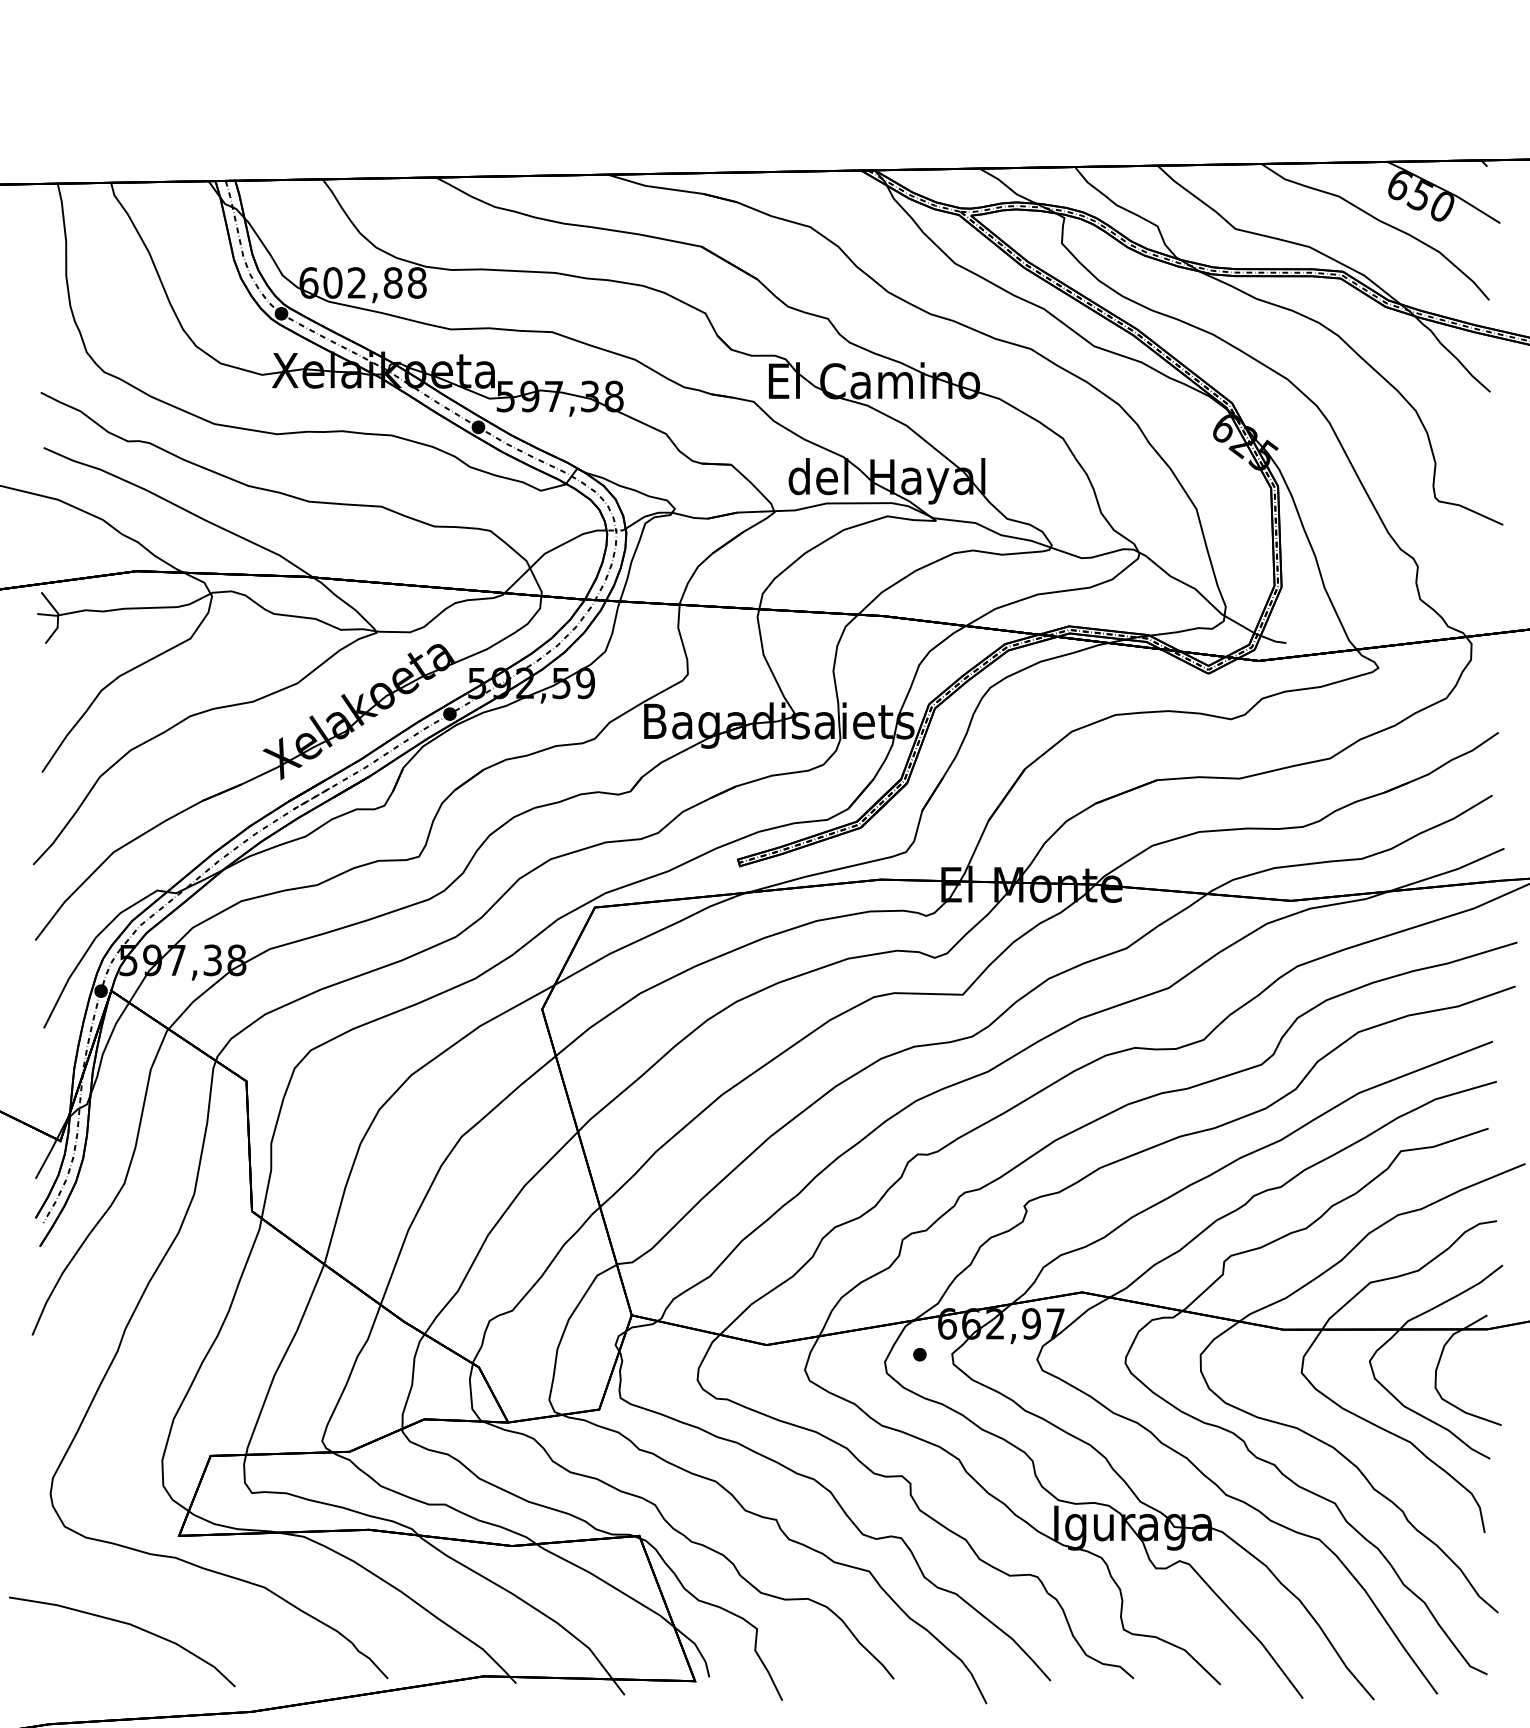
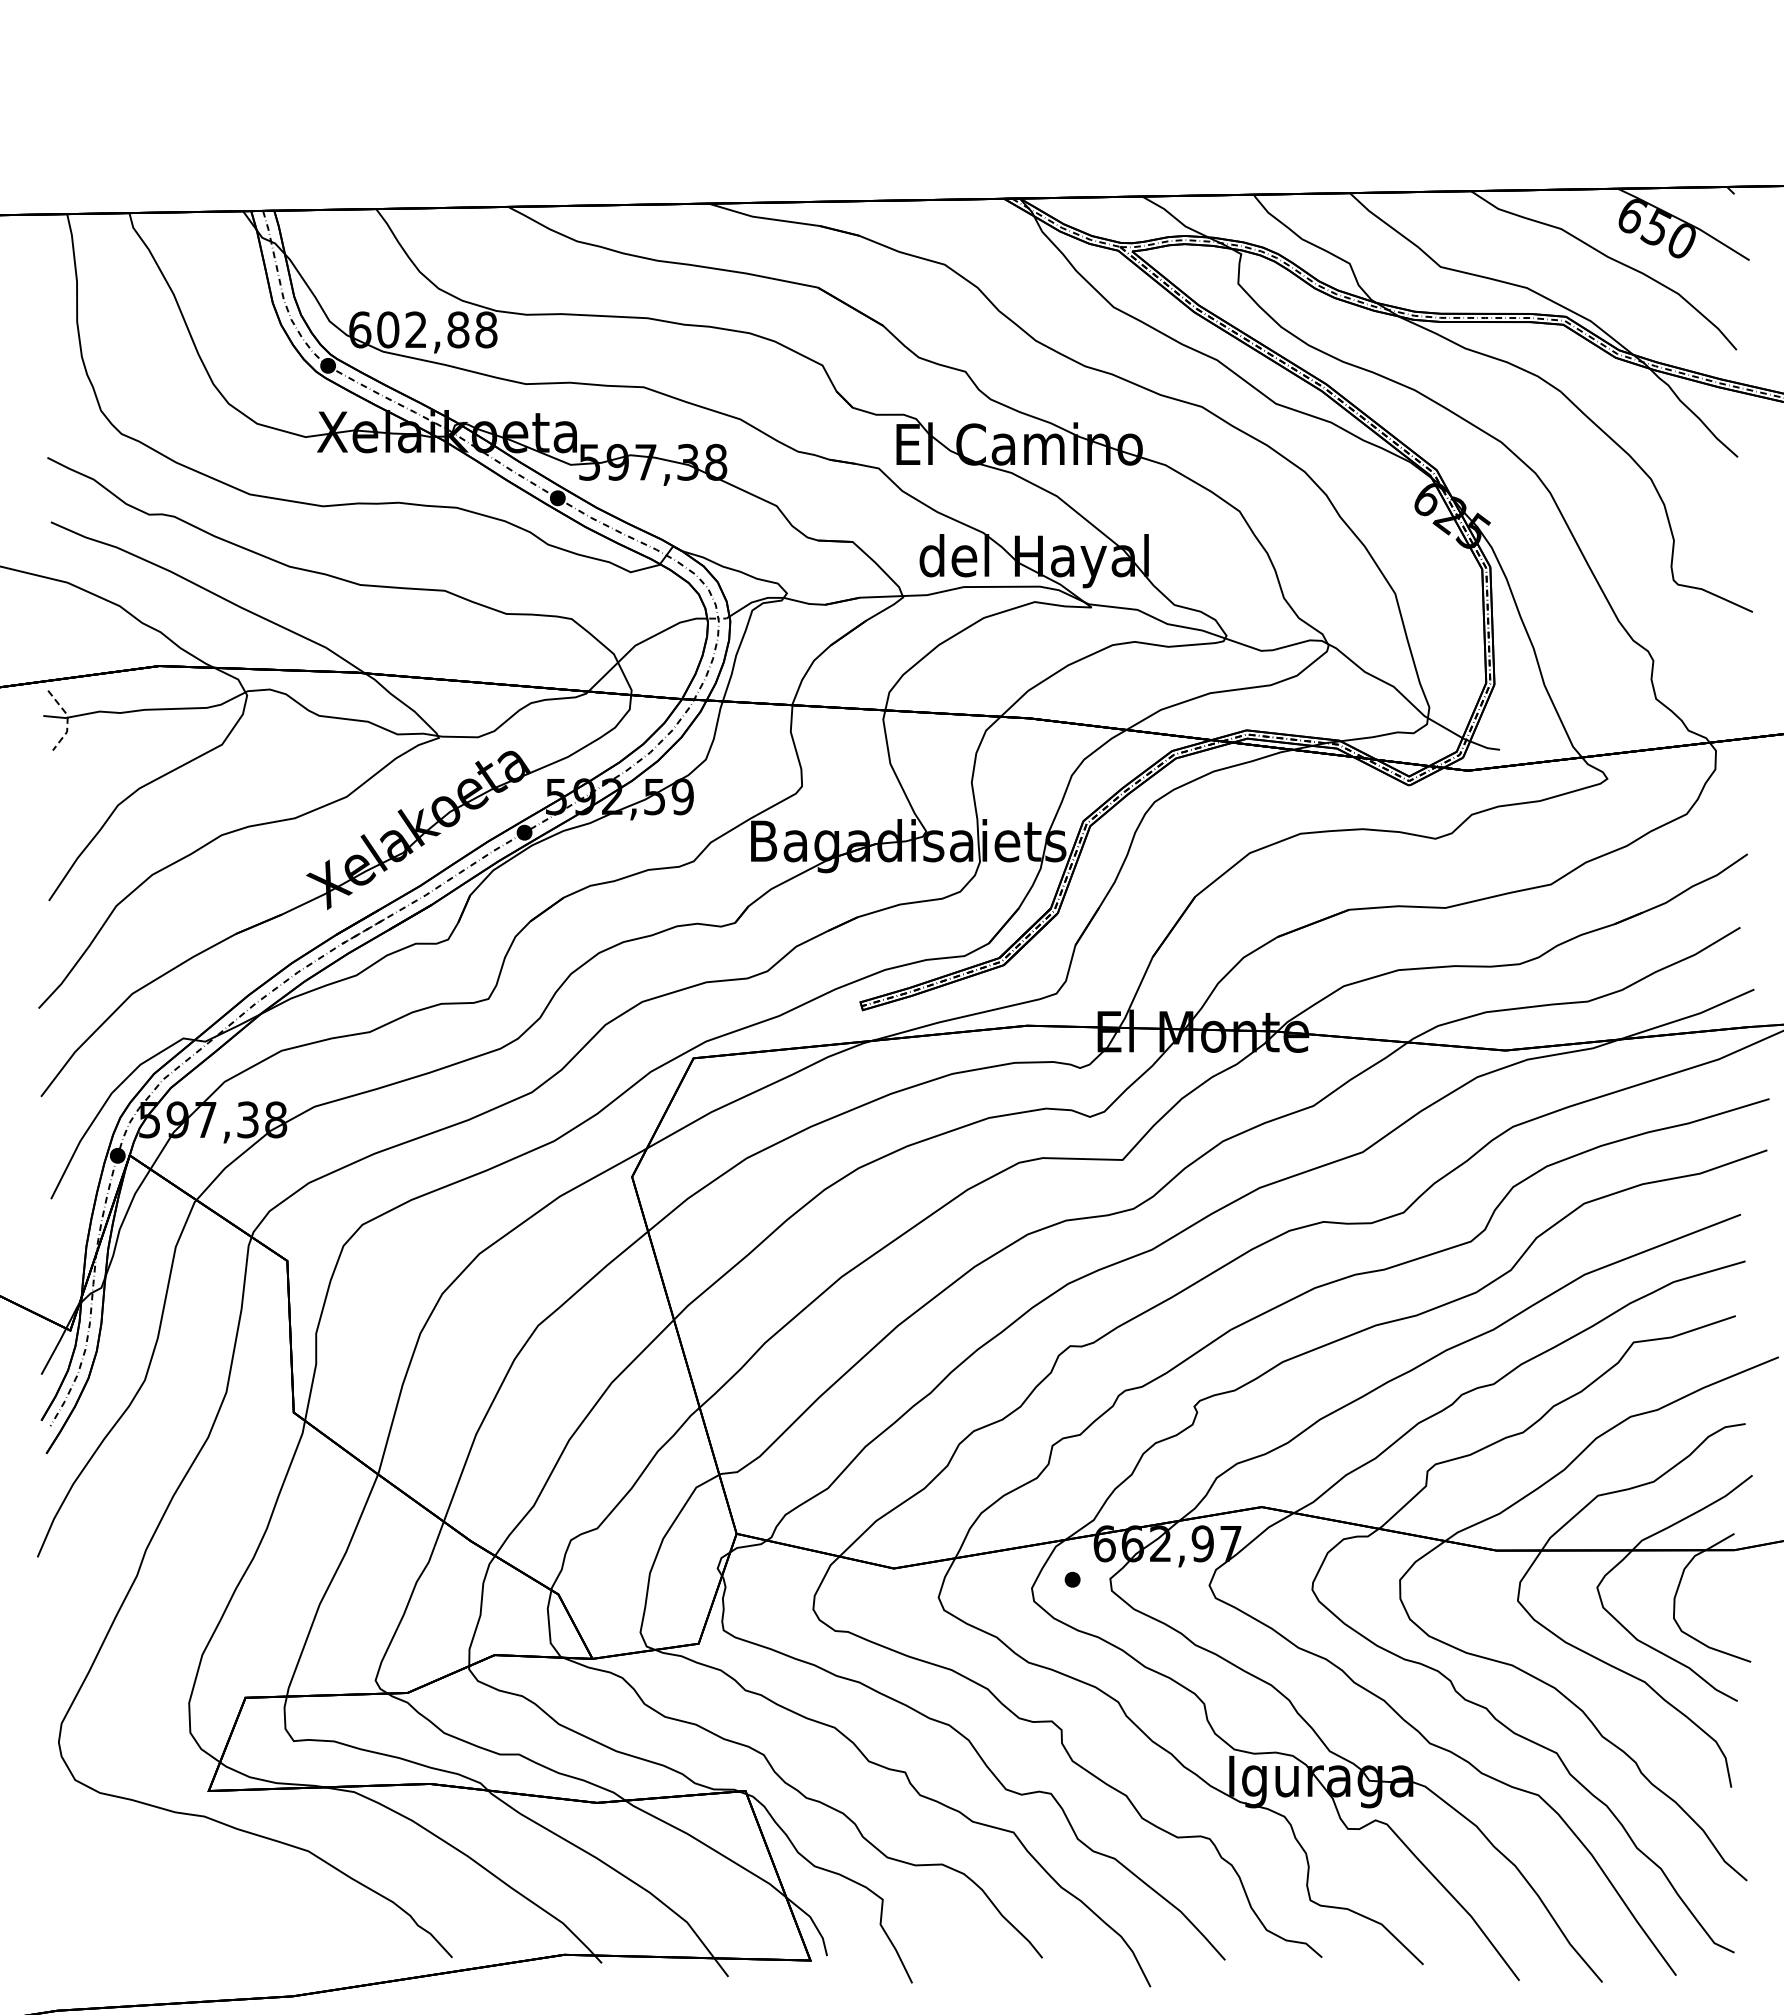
line: (57, 617) -> (67, 720), solid -> dashed
curve: (127, 1624) -> (148, 1894), removed

